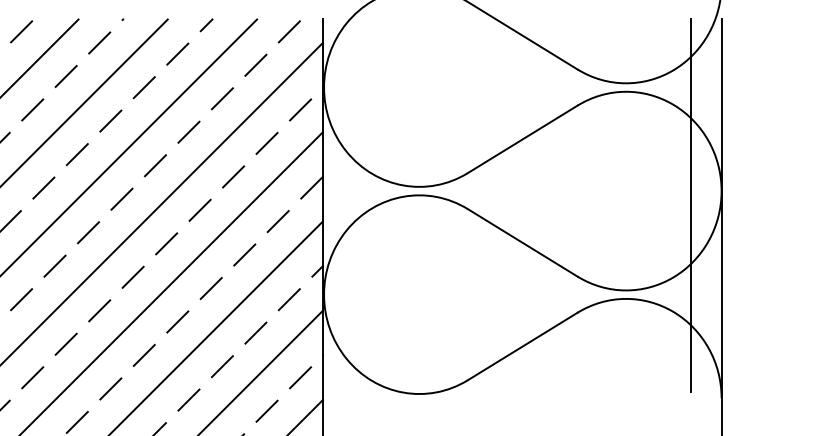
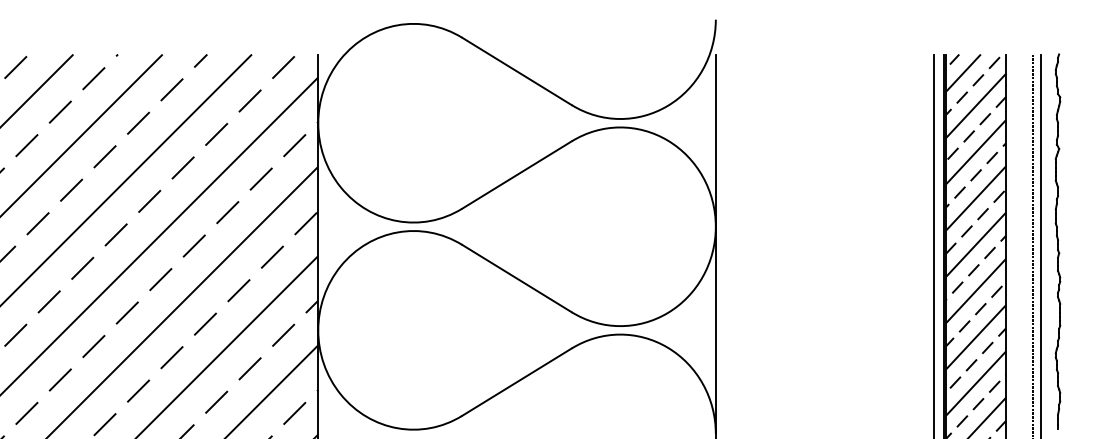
line: (691, 204) -> (685, 240), removed

